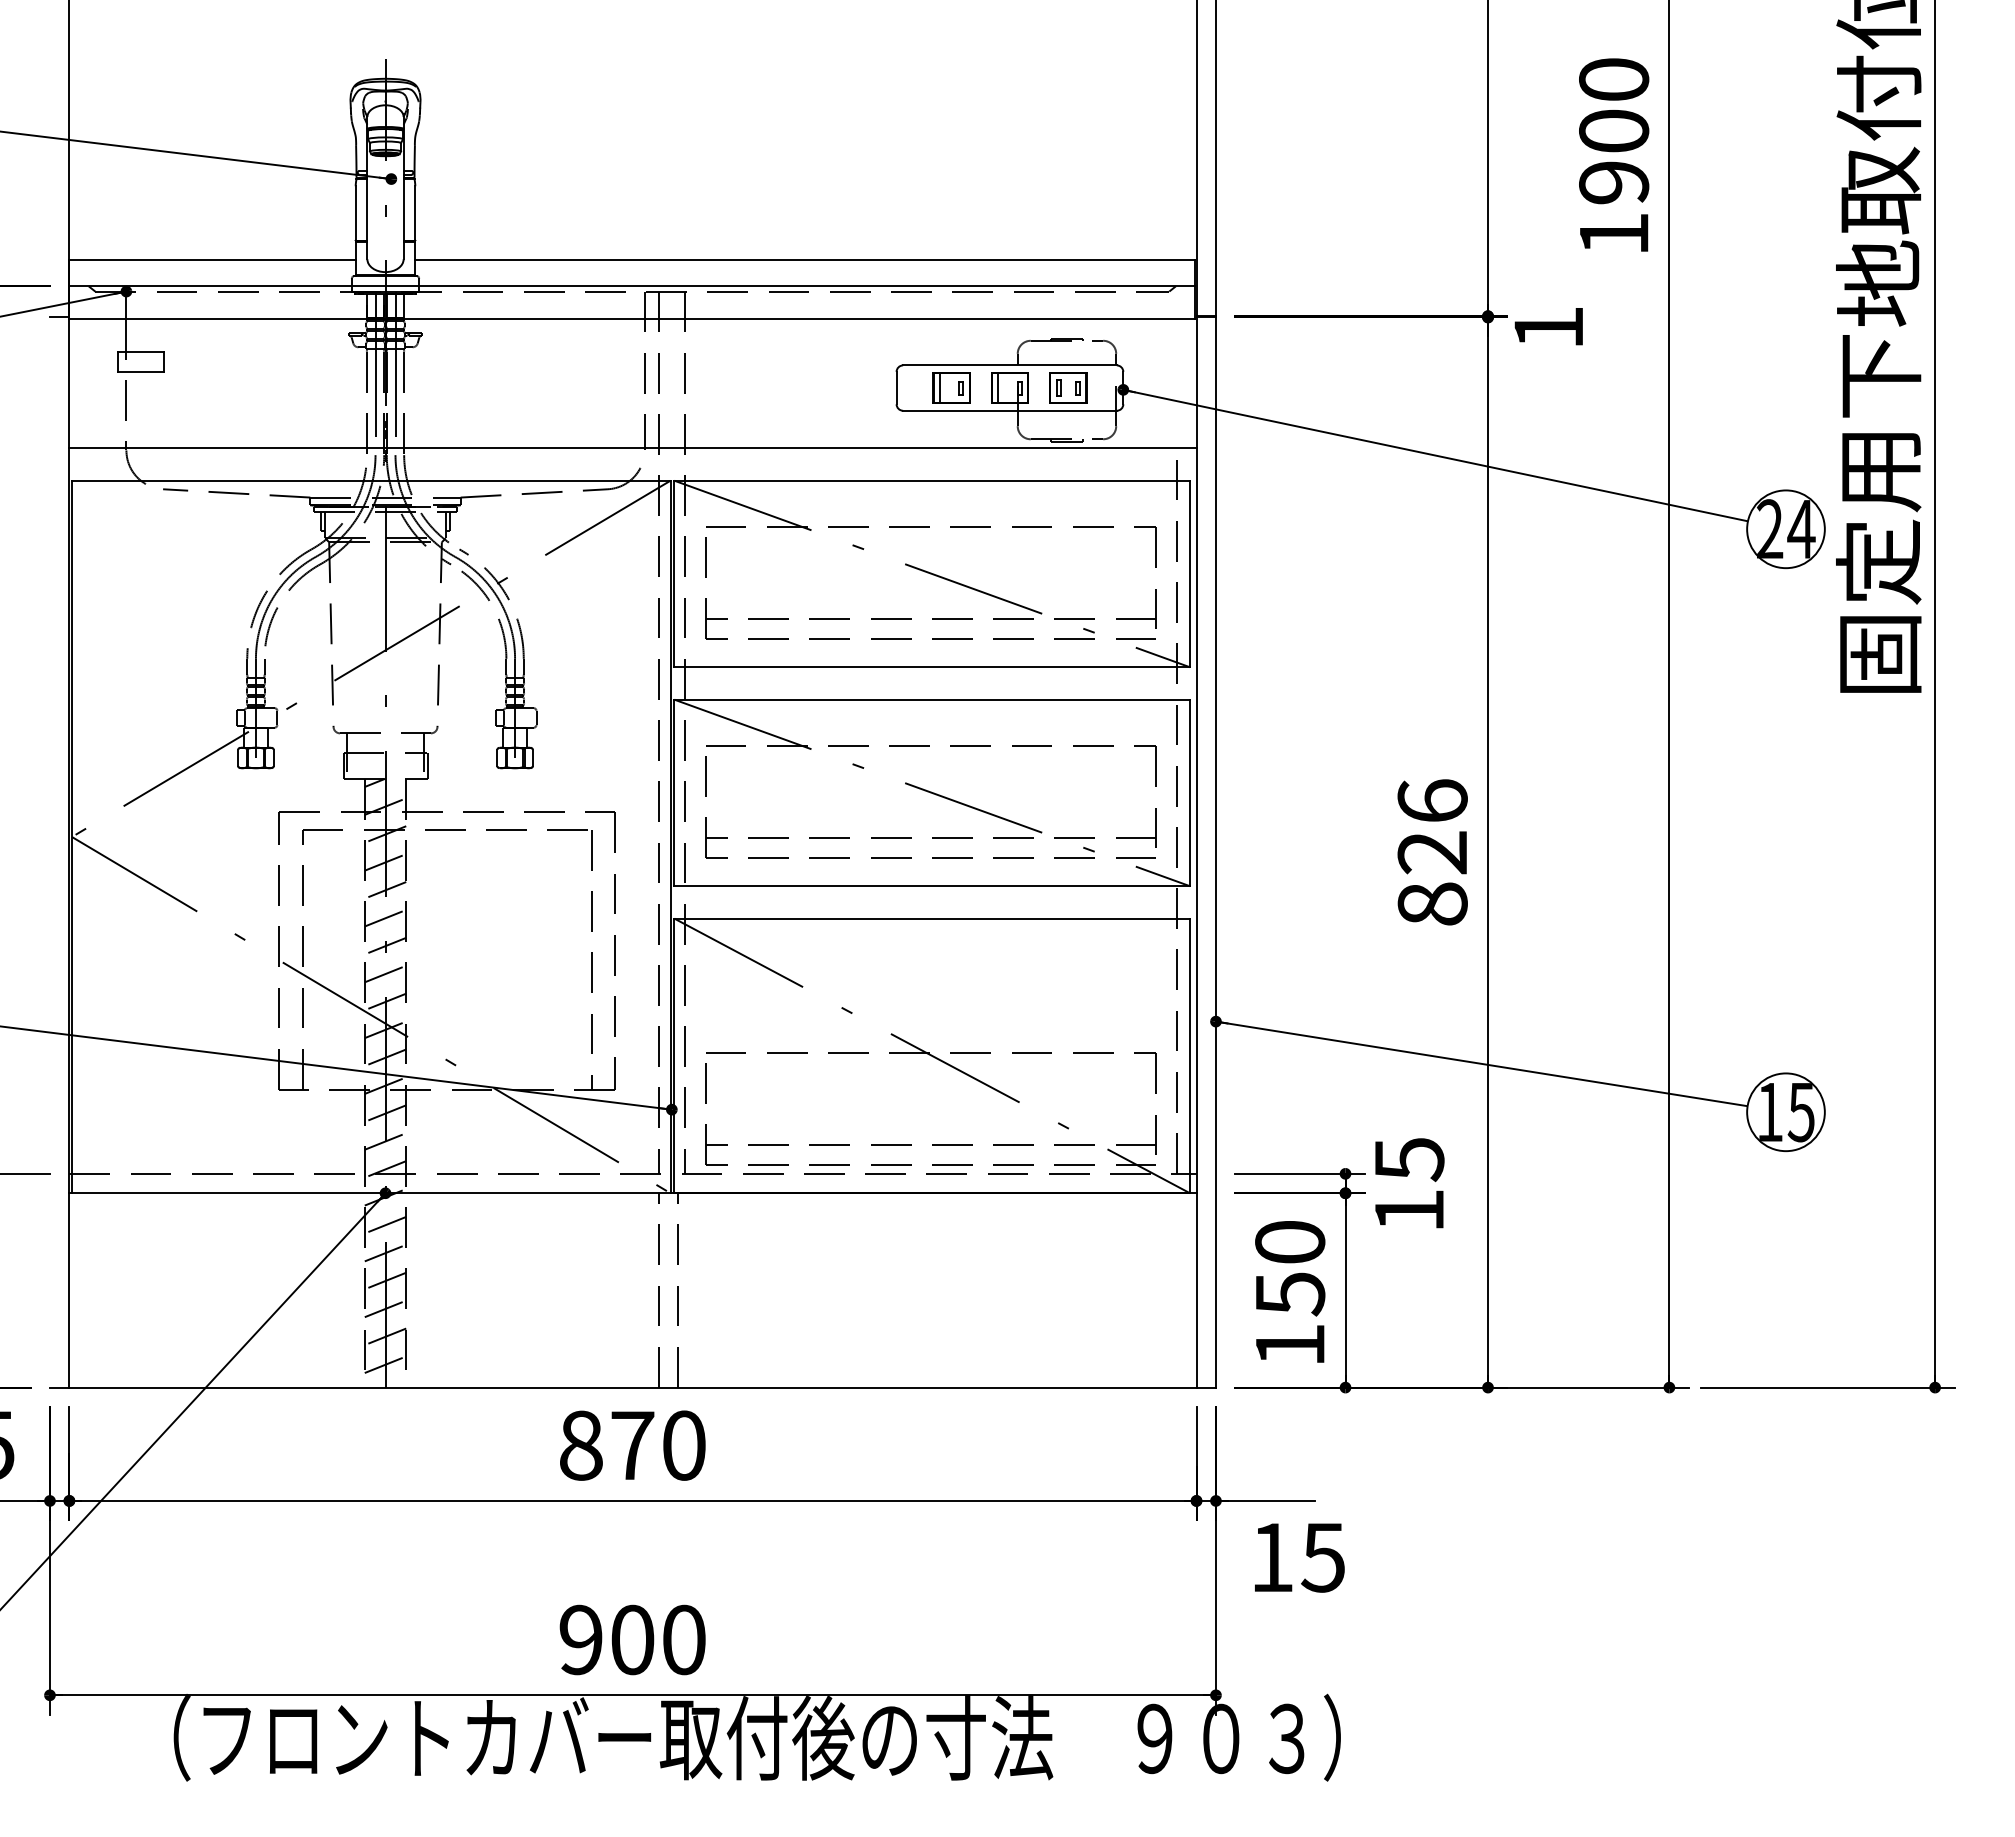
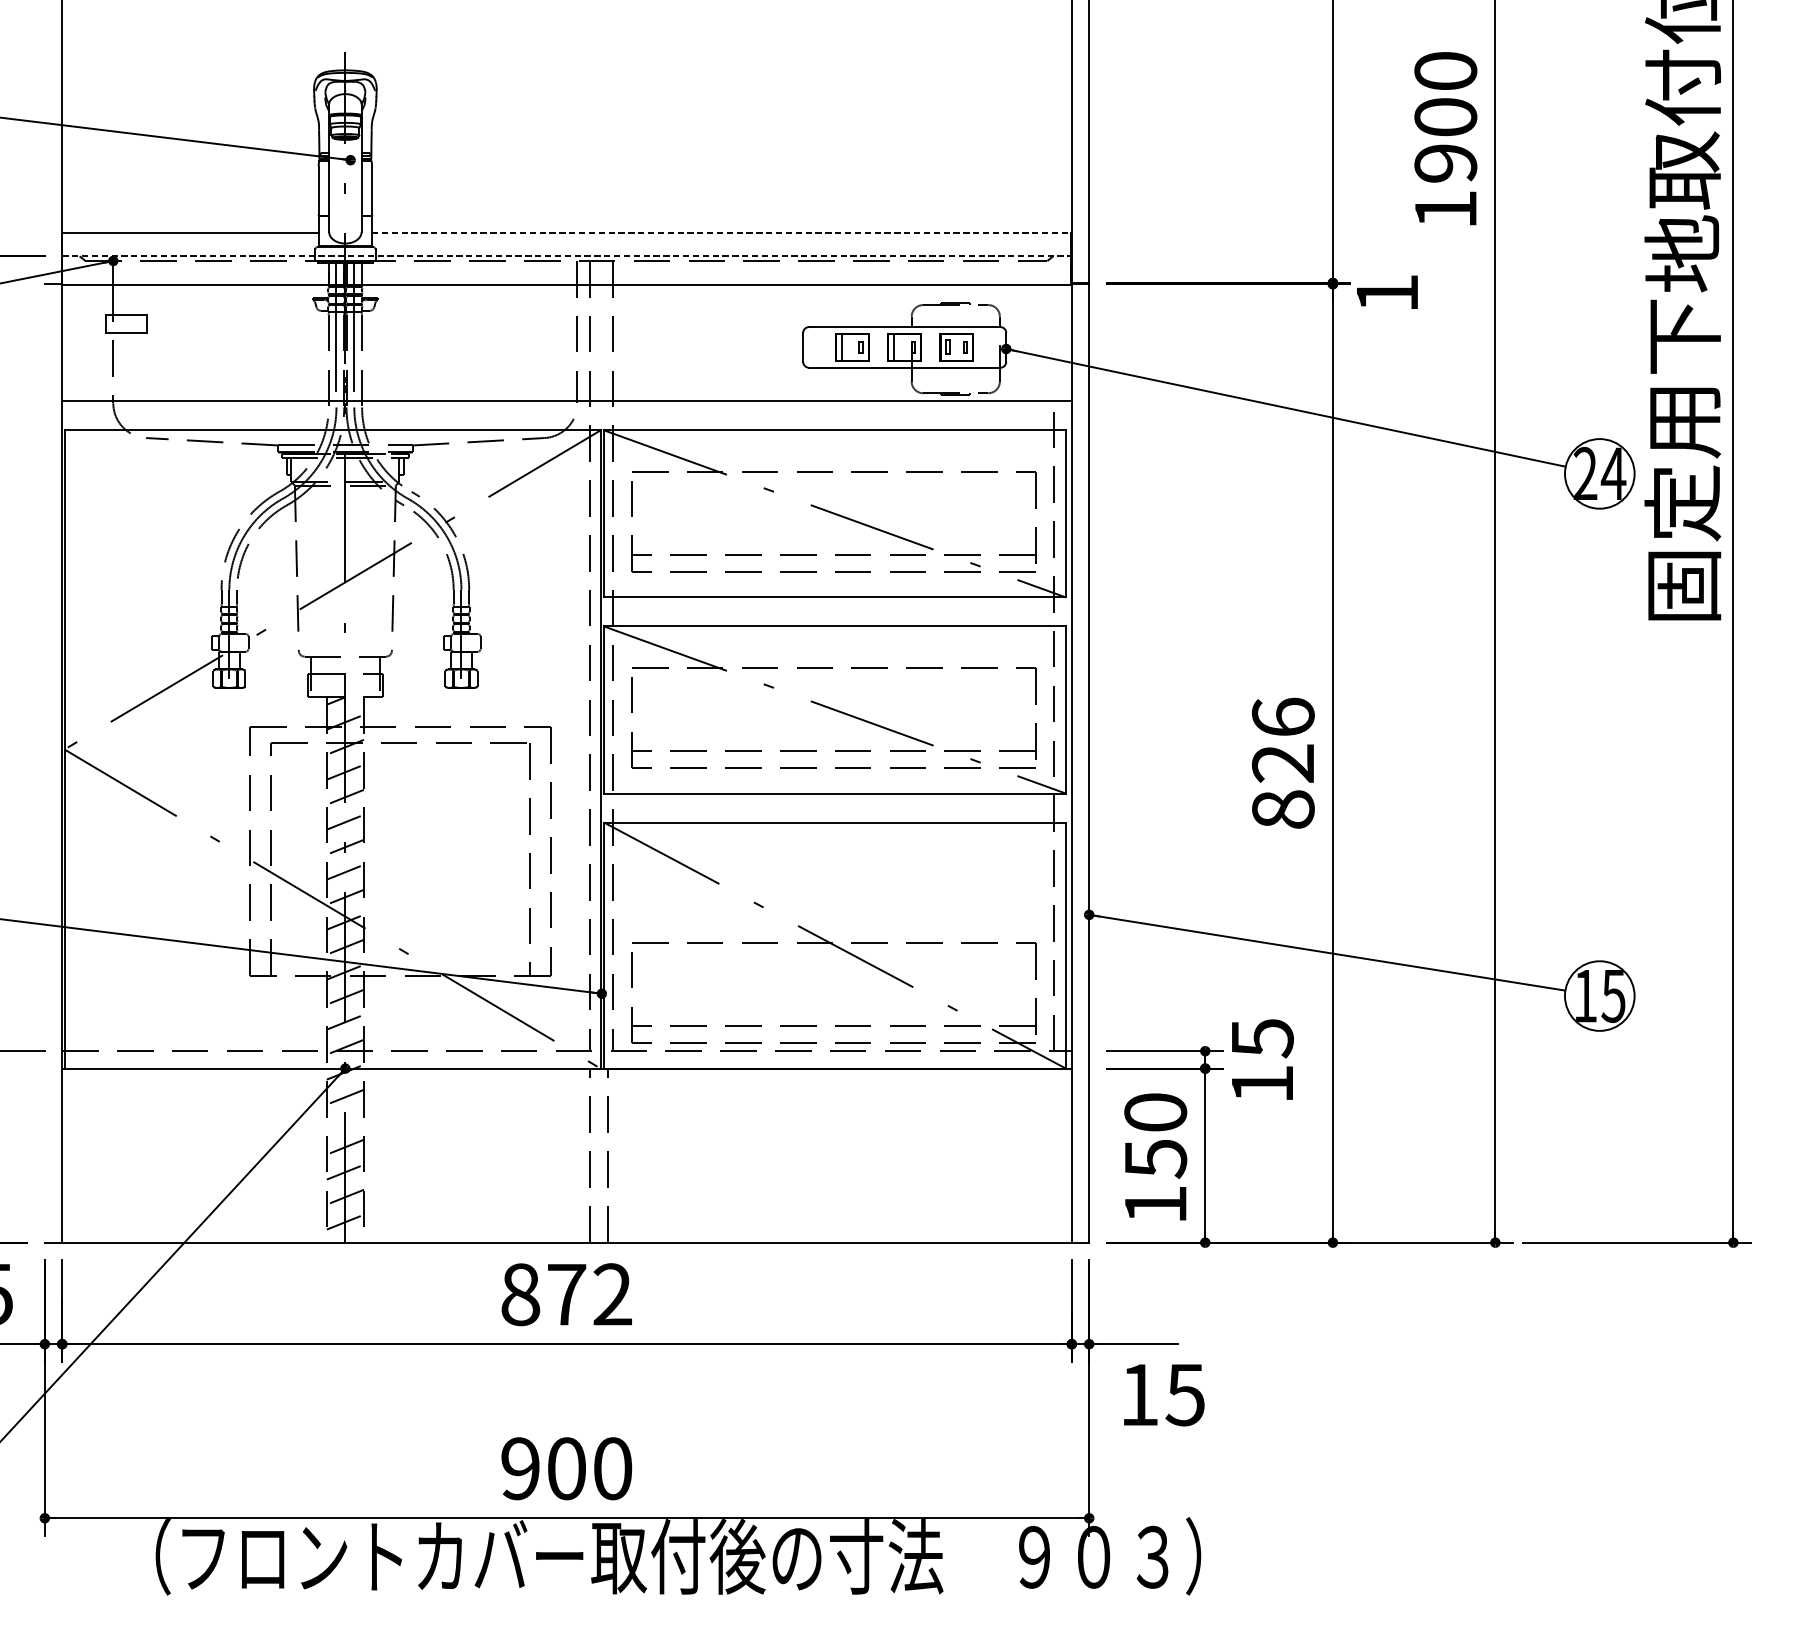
line: (805, 260) -> (721, 233), solid -> dashed
line: (632, 286) -> (566, 256), solid -> dashed
line: (385, 1252) -> (345, 1121), removed
text: (683, 1445) -> (612, 1294), 870 -> 872

